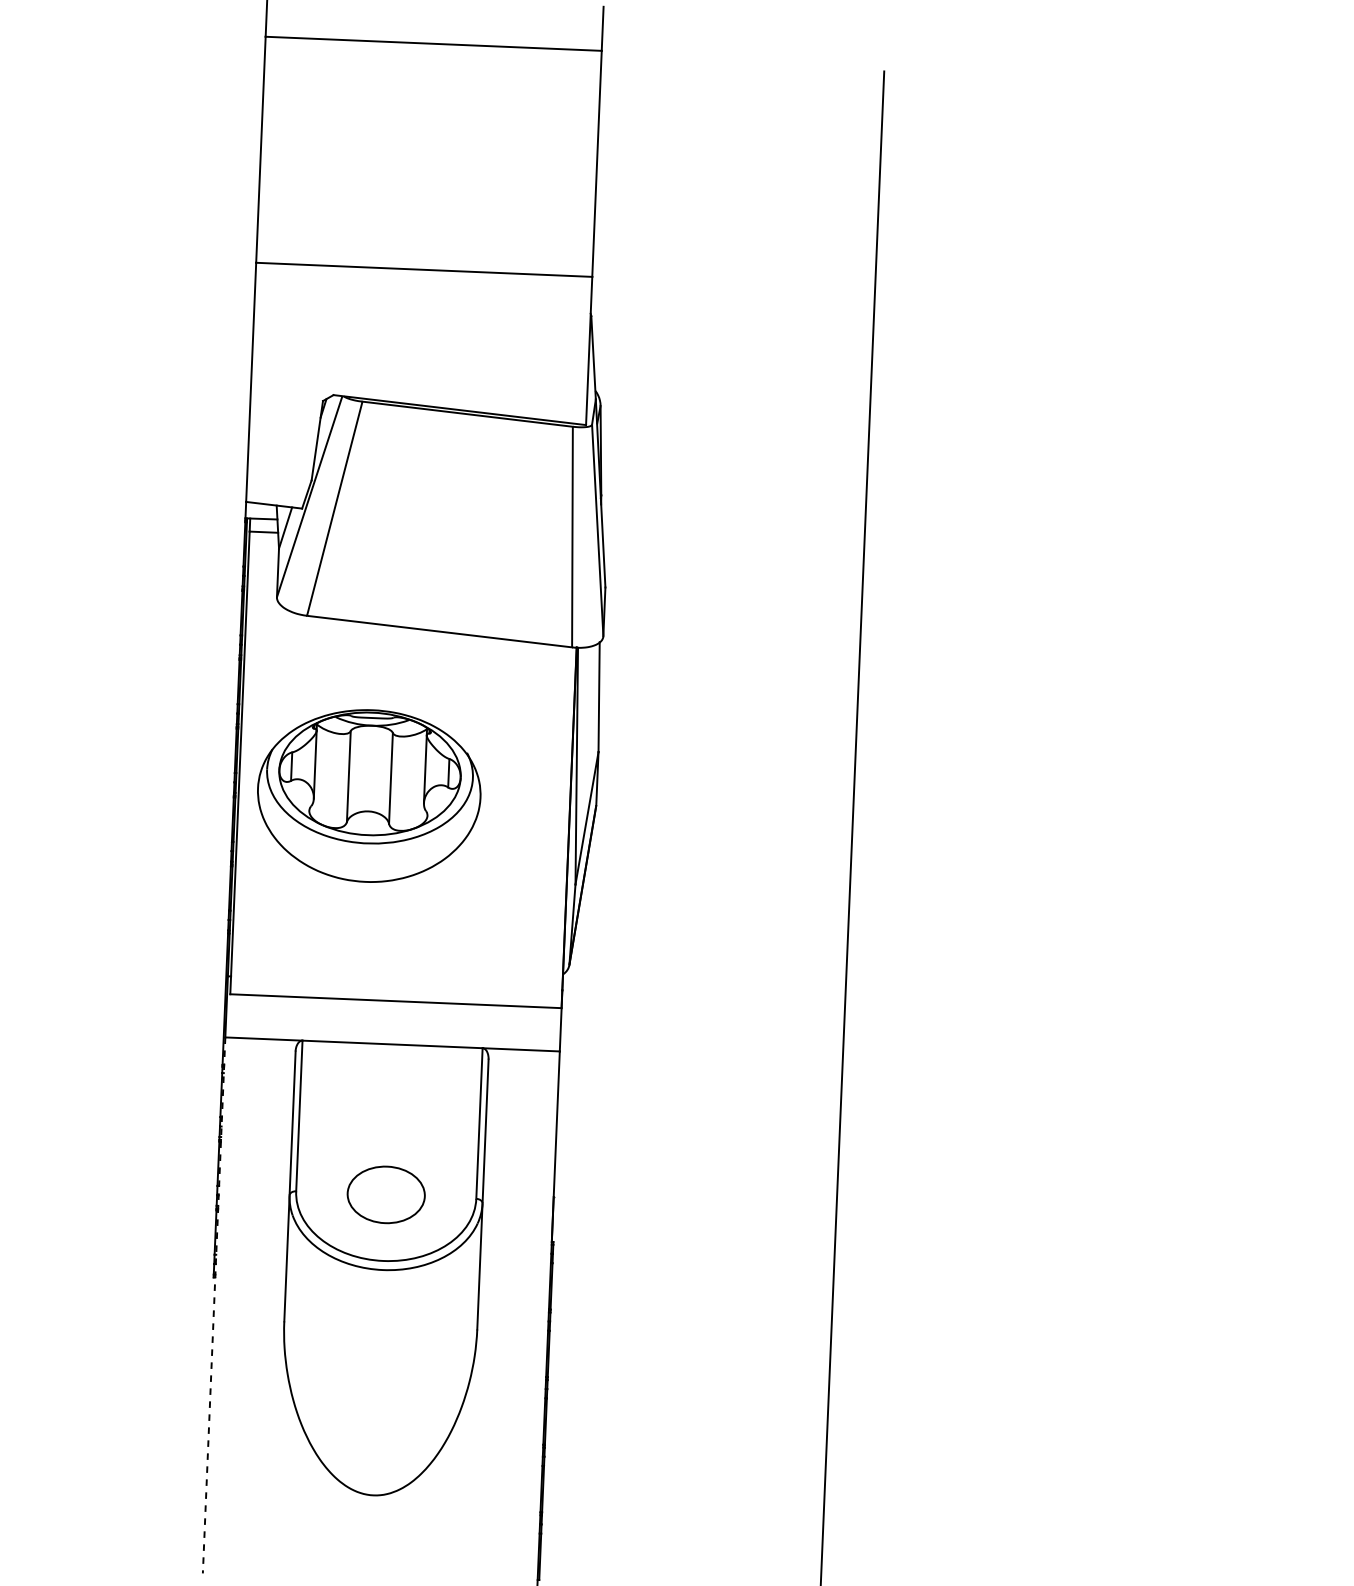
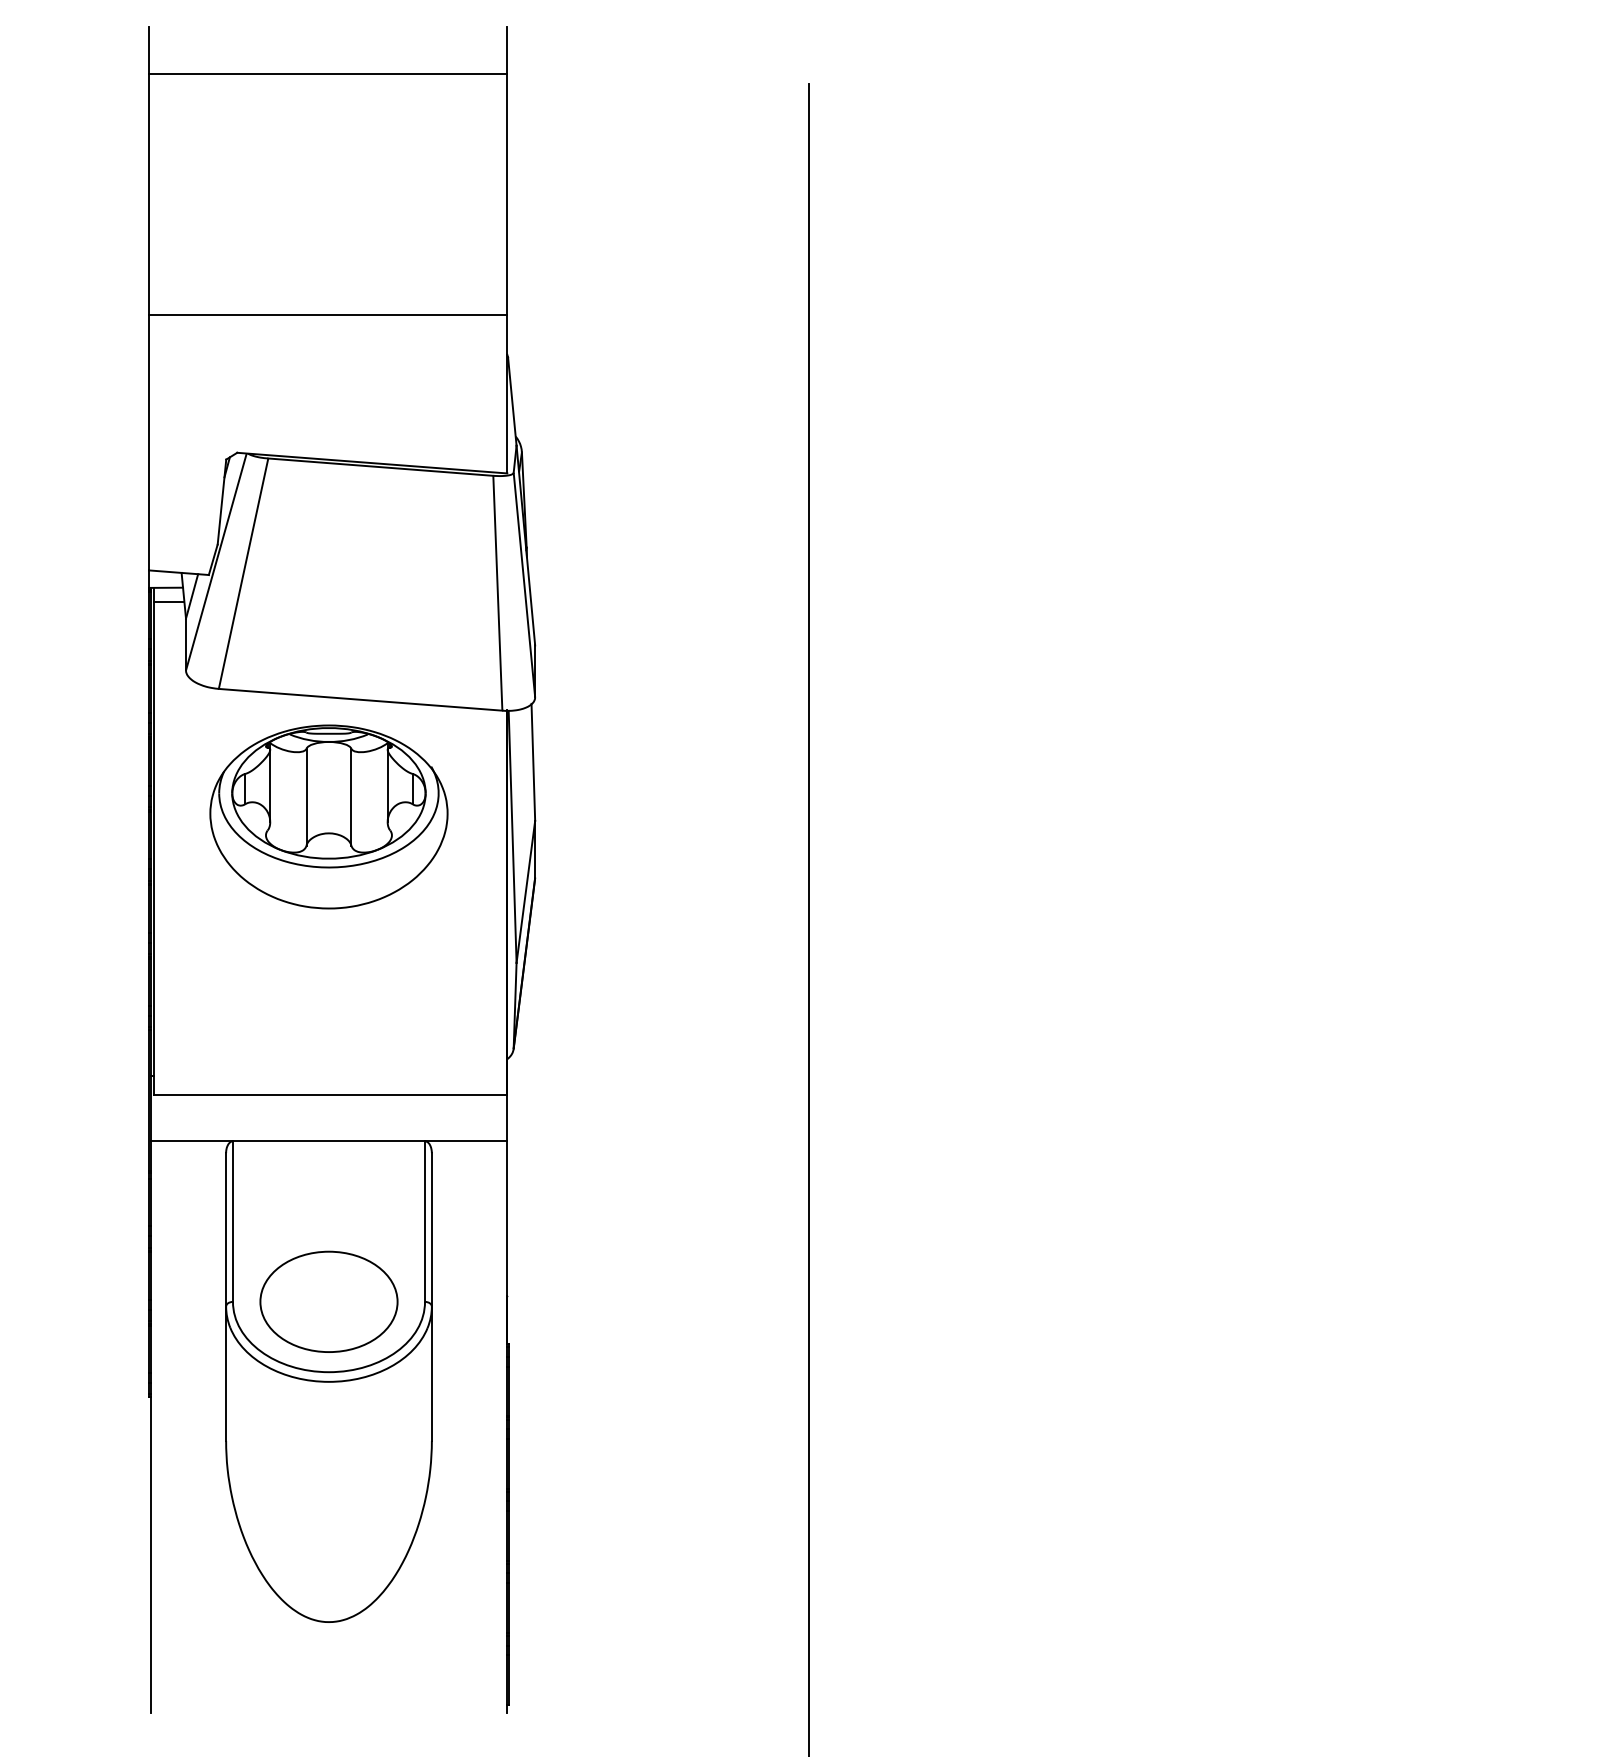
part: (368, 795) -> (328, 816), moved
part: (385, 1194) -> (328, 1301), size x1.67
line: (213, 1305) -> (150, 1427), dashed -> solid

